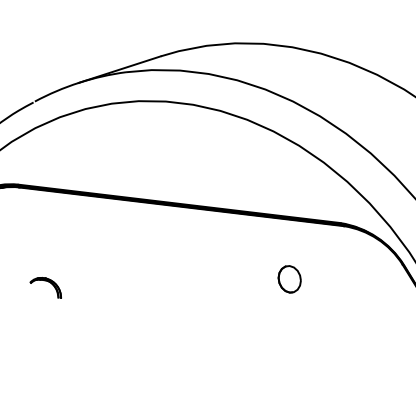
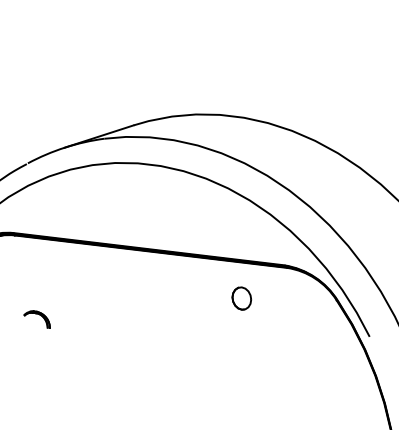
part: (289, 279) -> (241, 298), moved

